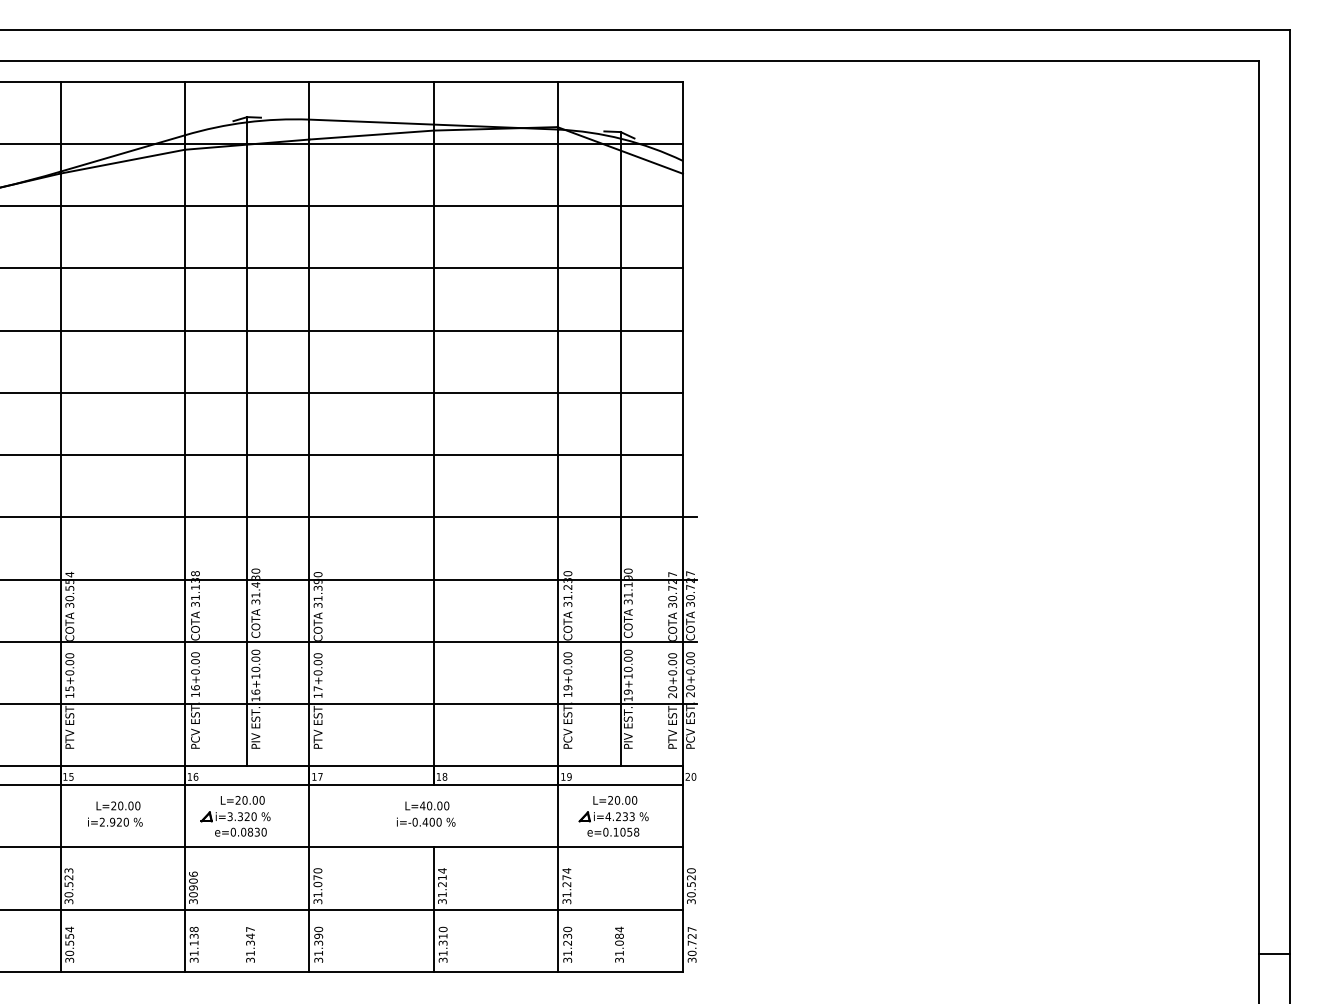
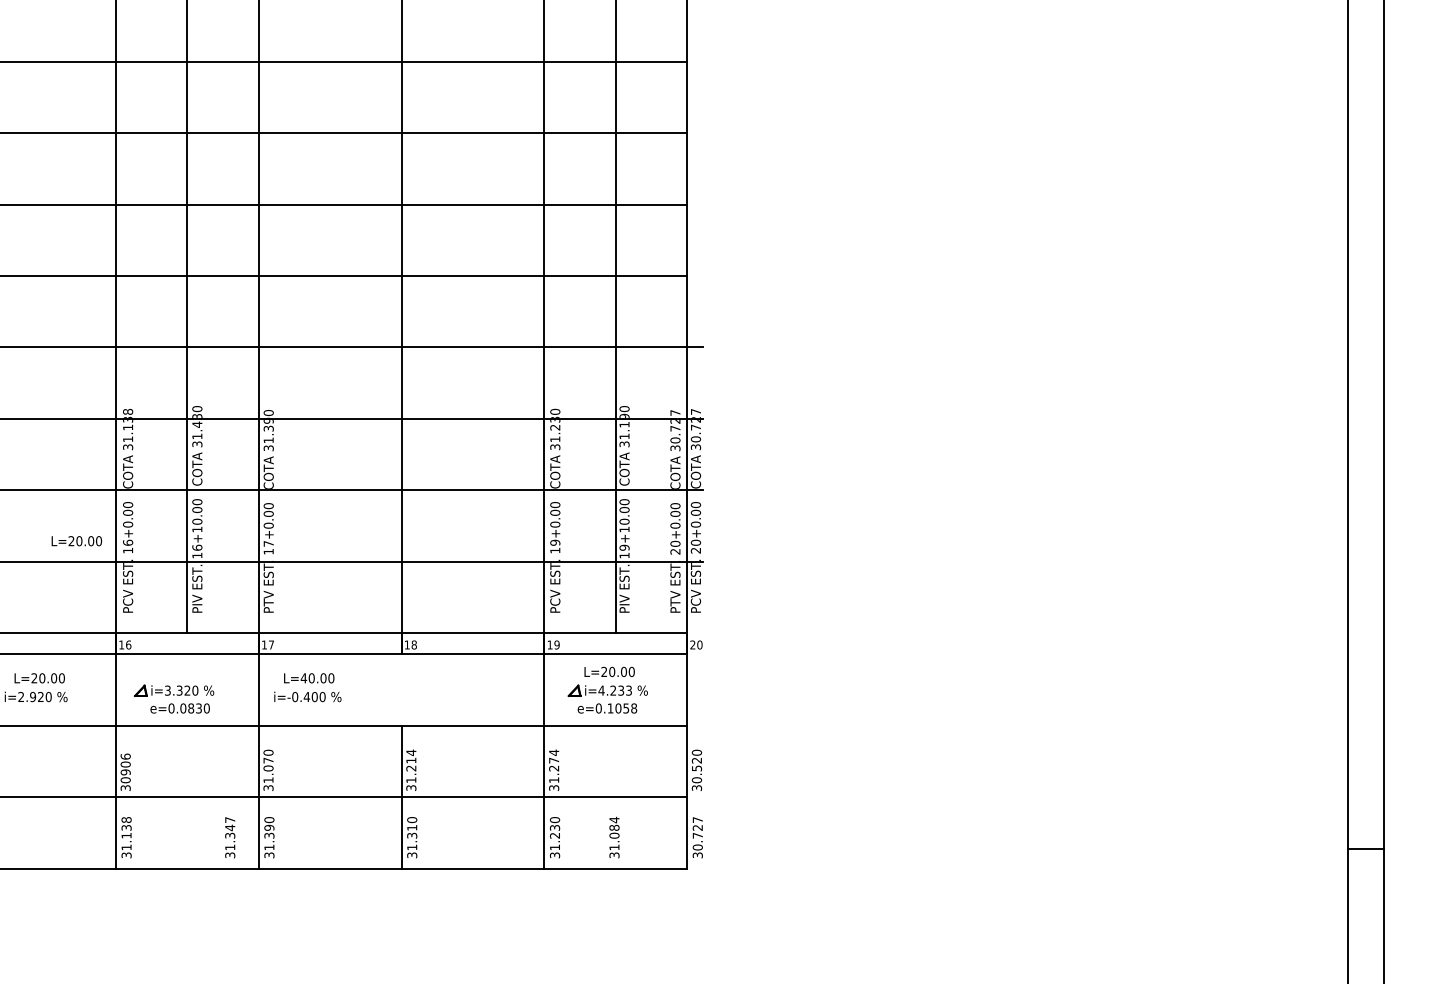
text: (242, 800) -> (76, 541), moved
text: (426, 813) -> (308, 686), moved
text: (250, 944) -> (230, 837), moved

